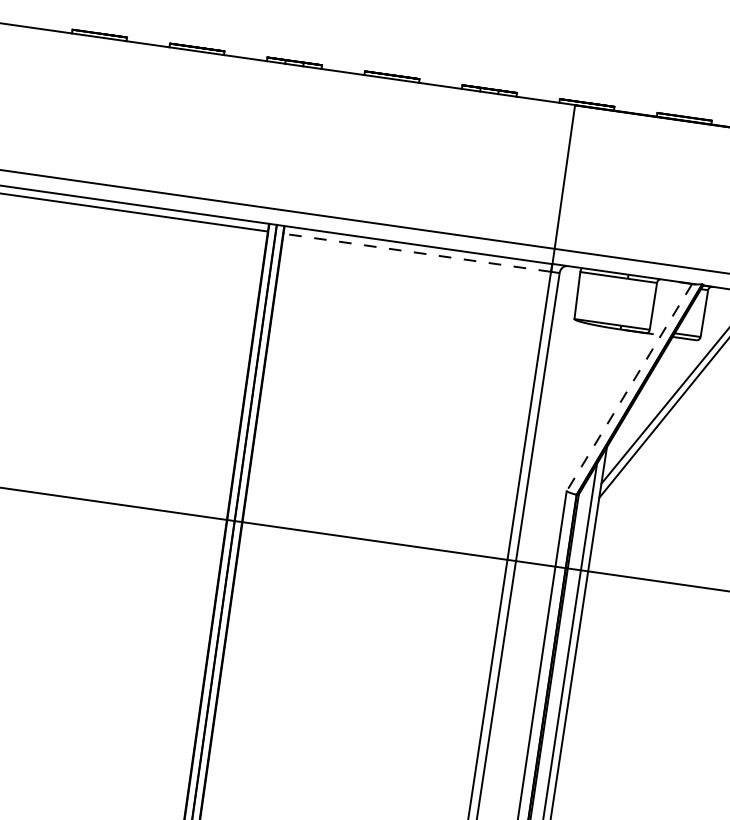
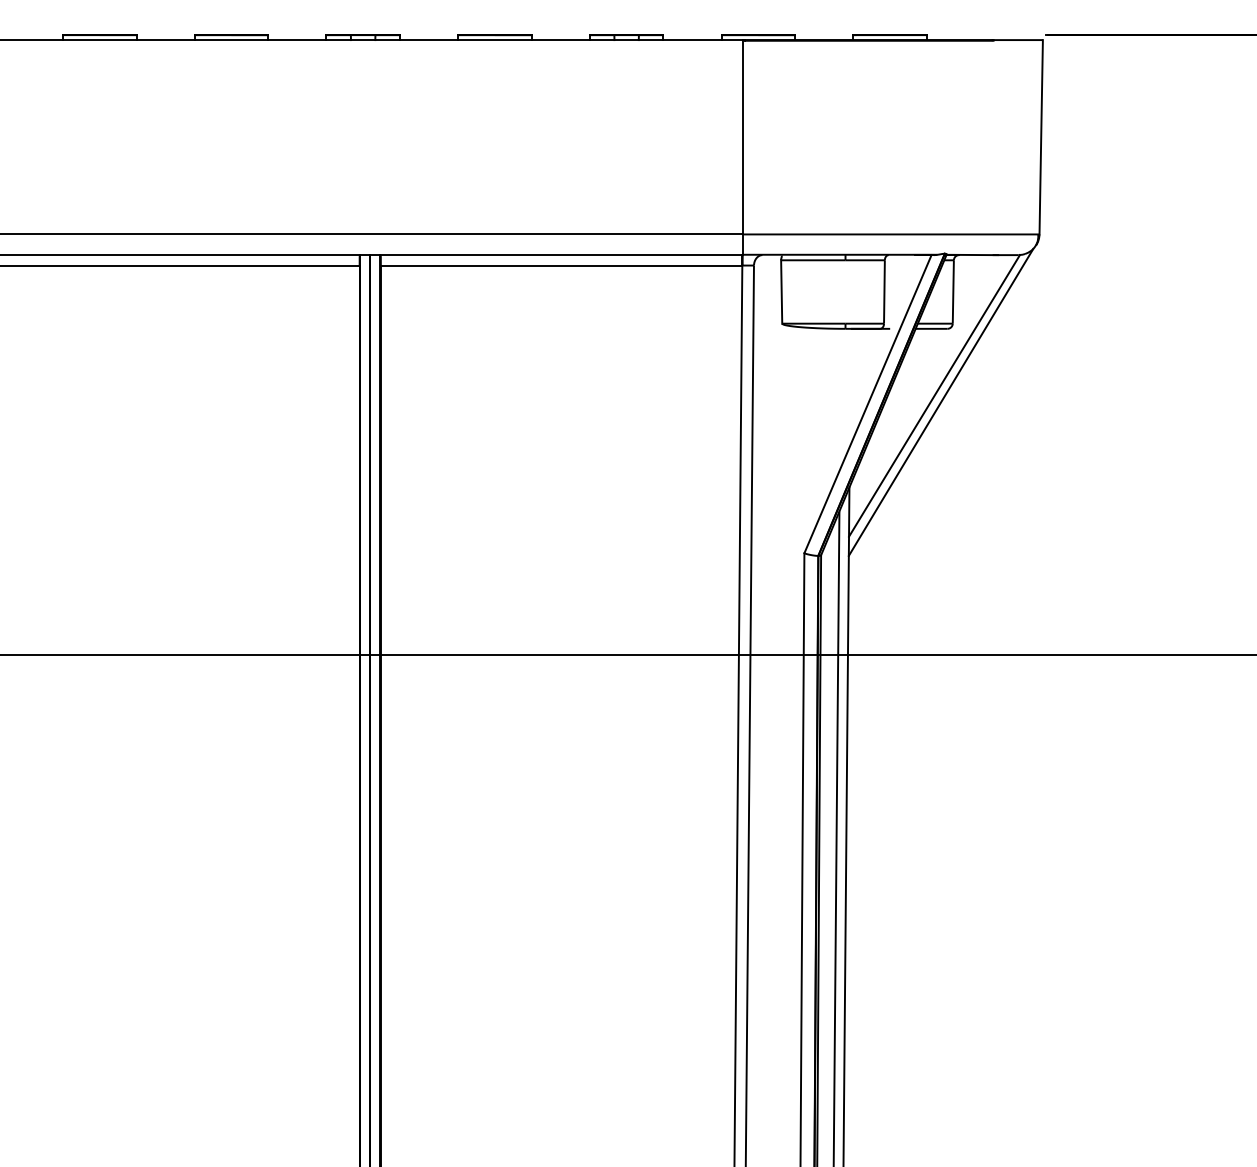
line: (417, 252) -> (561, 265), dashed -> solid
line: (629, 387) -> (867, 404), dashed -> solid

